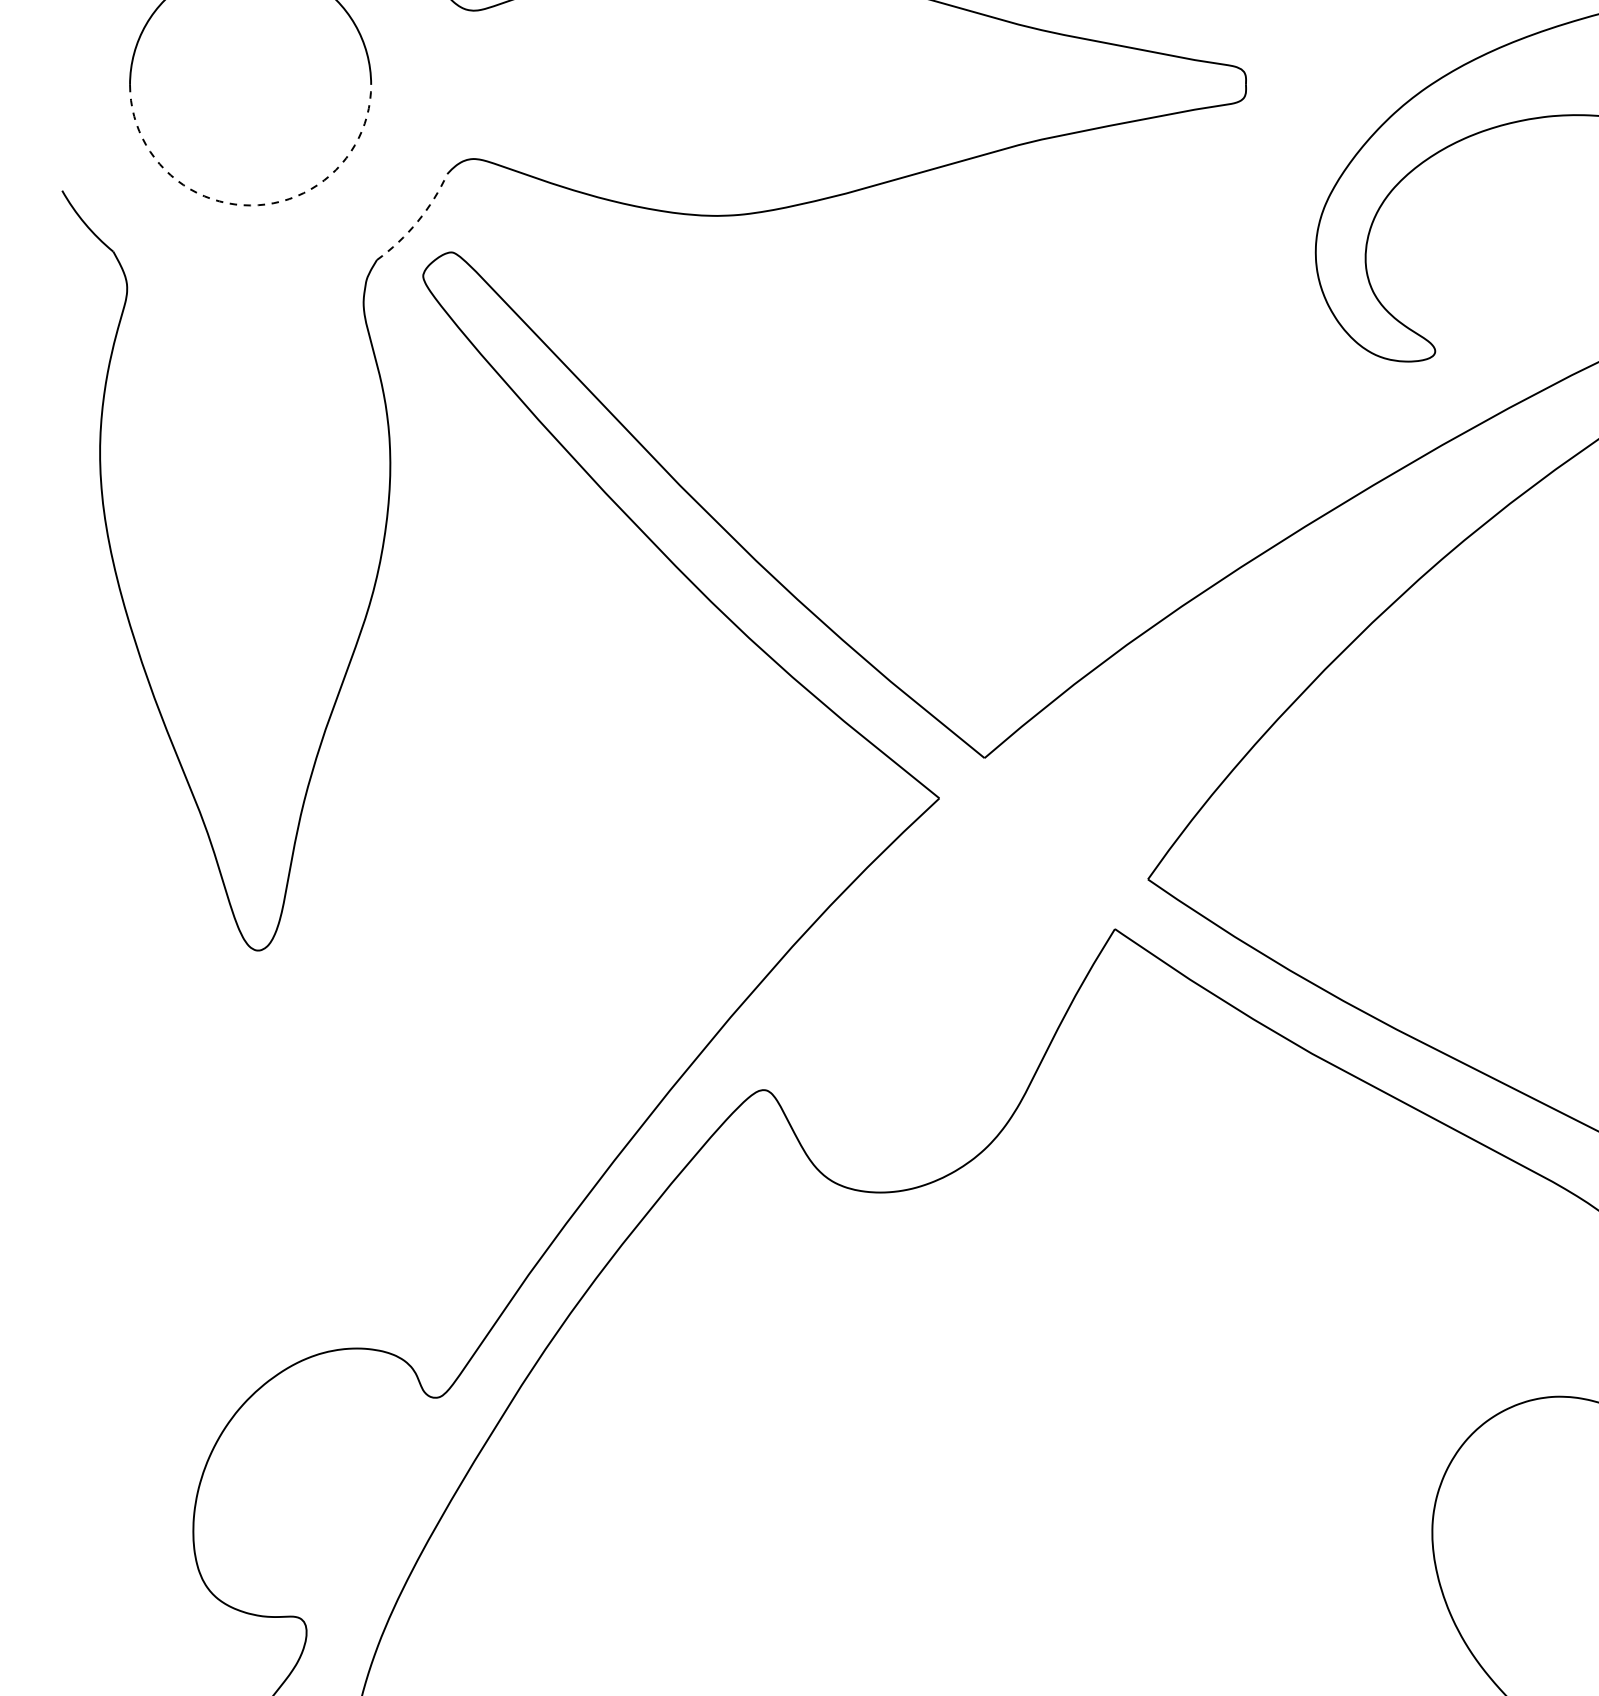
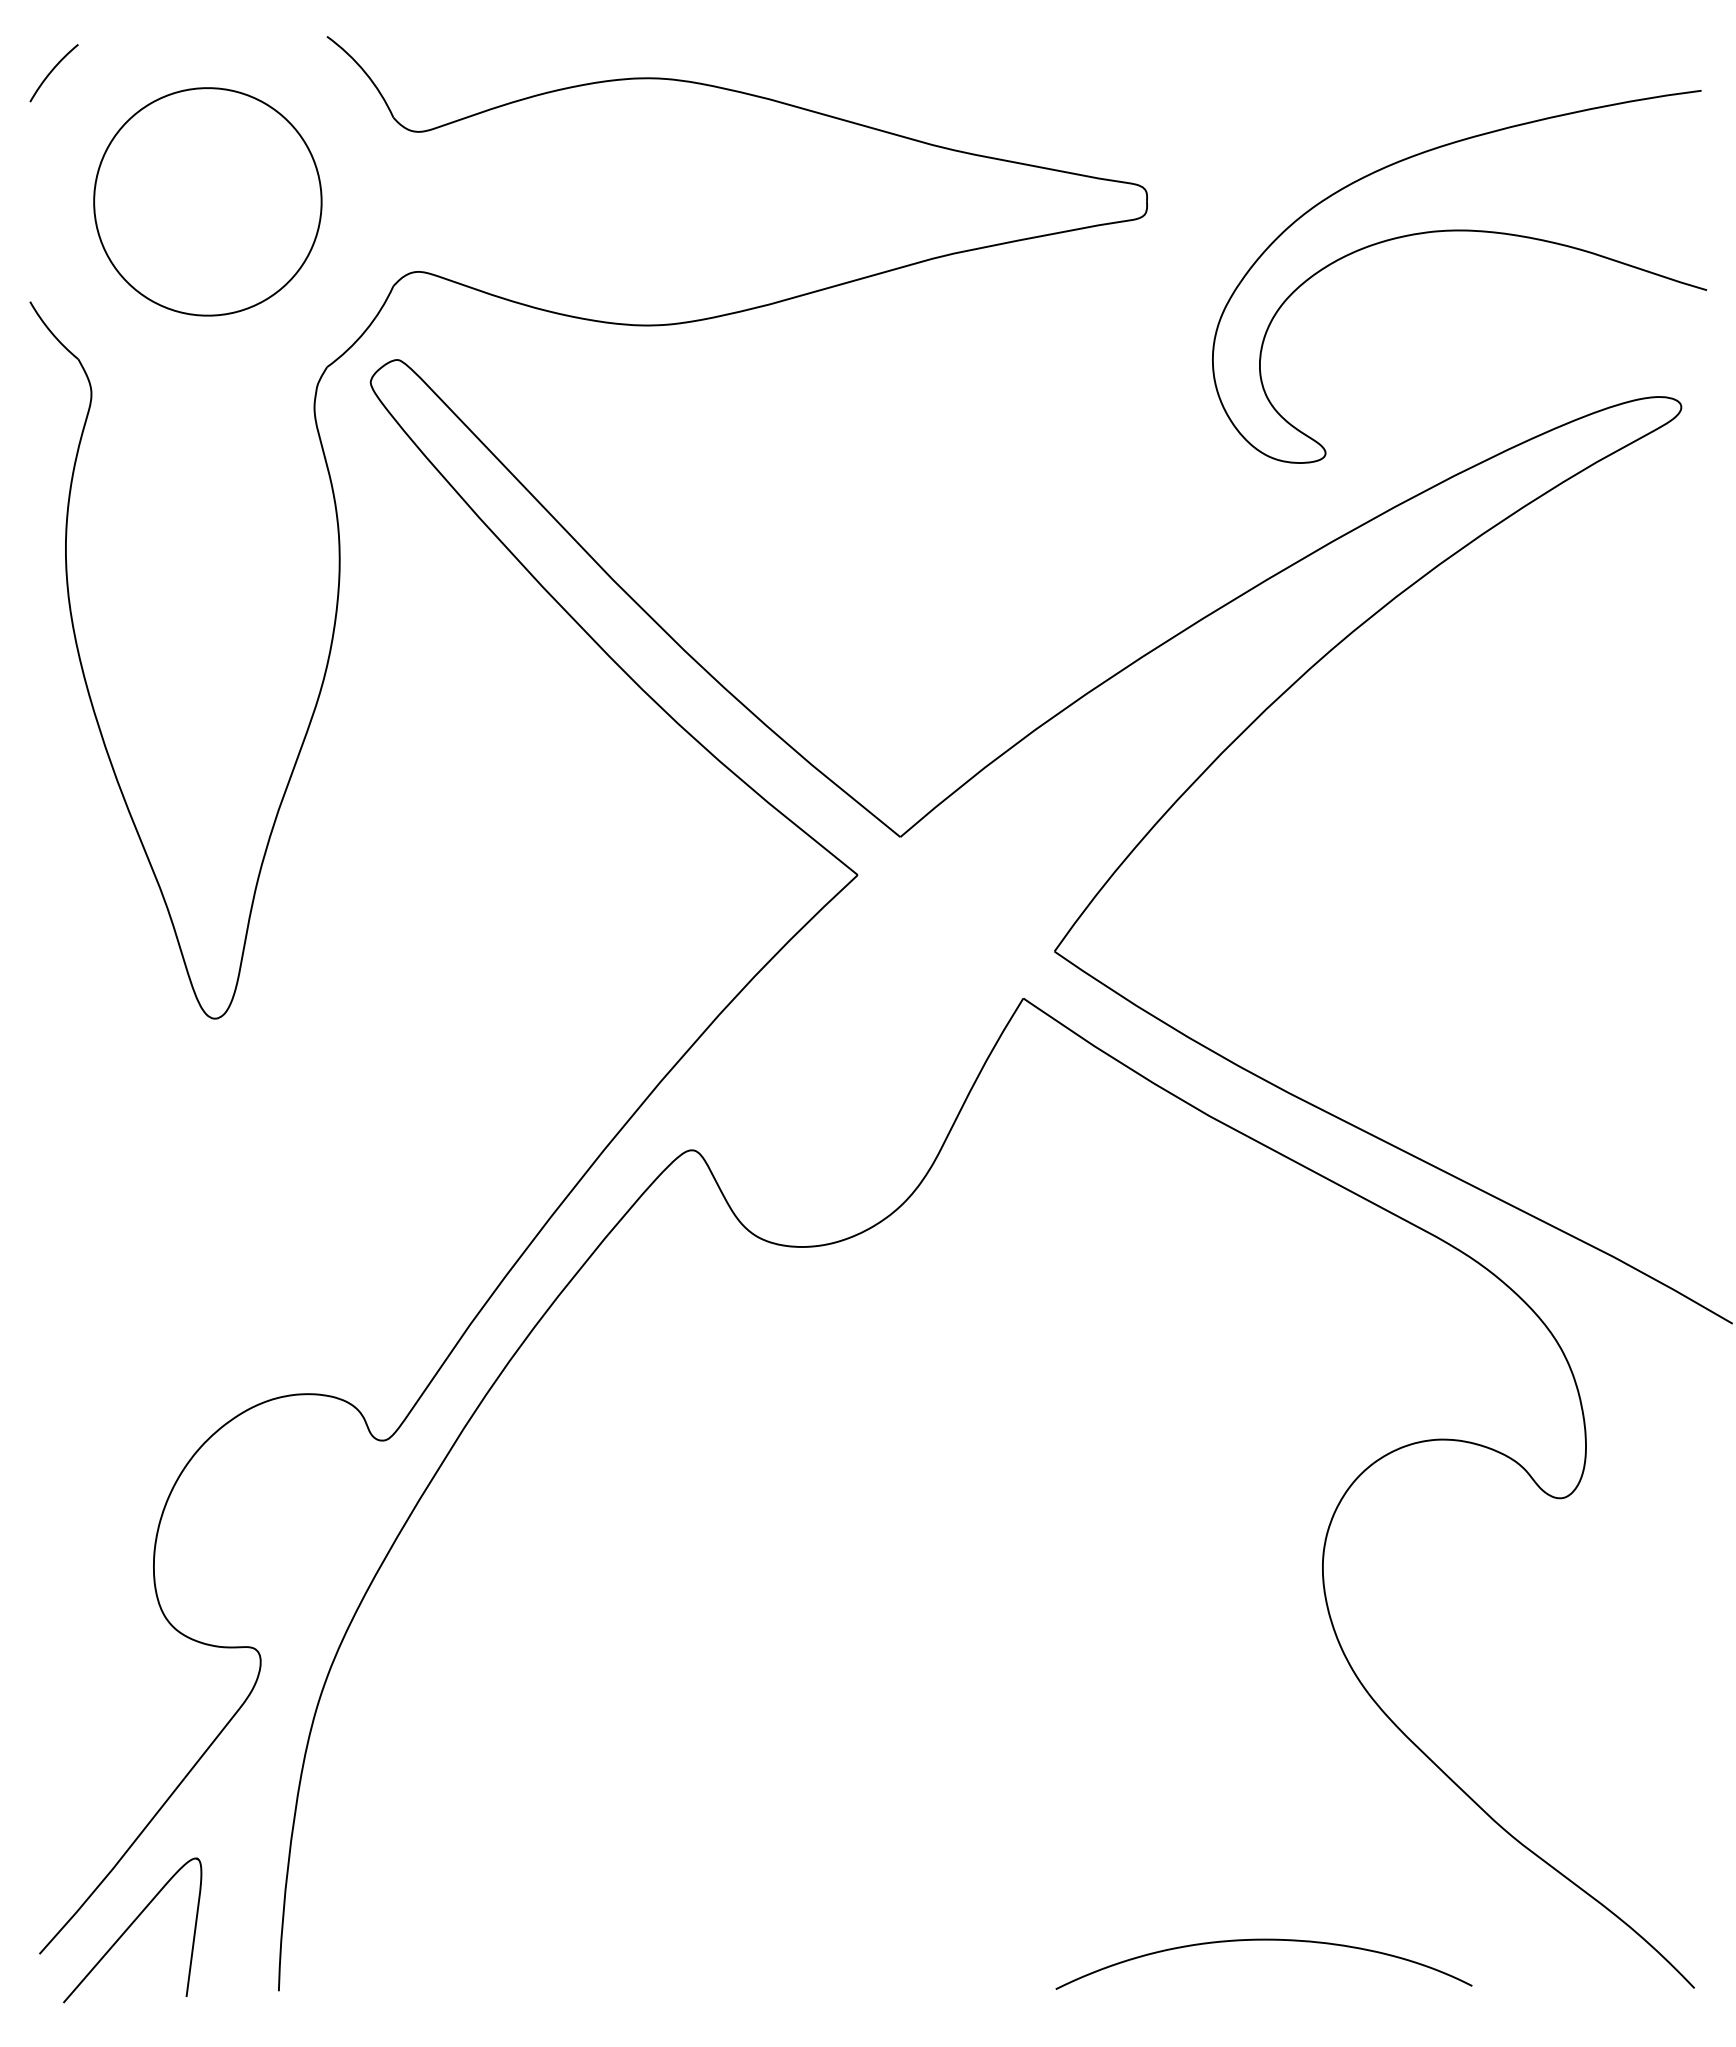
arc: (250, 205) -> (207, 315), dashed -> solid
arc: (417, 221) -> (365, 330), dashed -> solid

